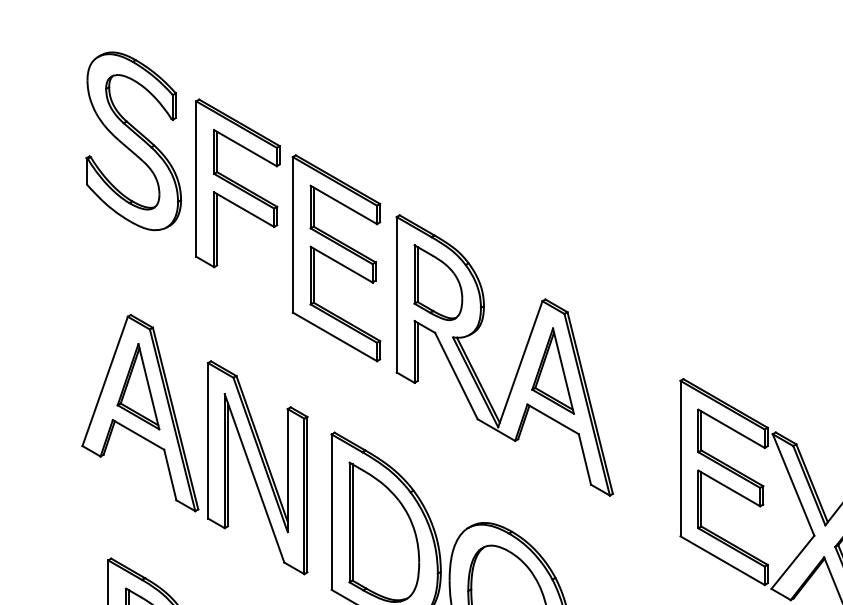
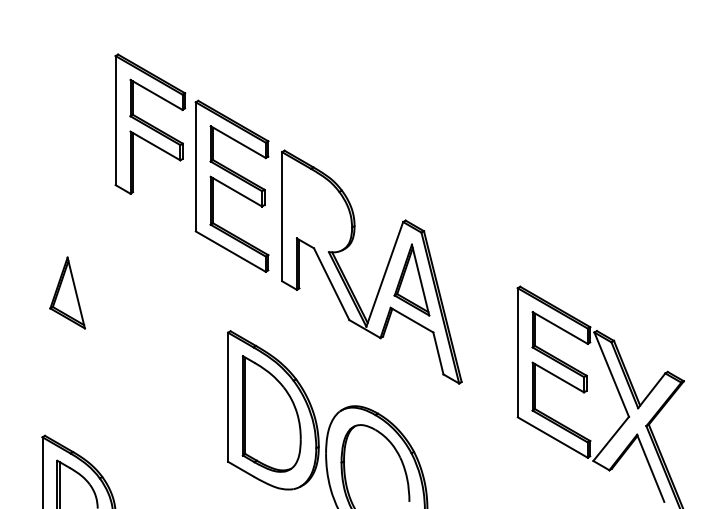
part: (133, 140) -> (63, 88), removed
part: (438, 282) -> (316, 206), removed
part: (184, 446) -> (105, 342), removed

